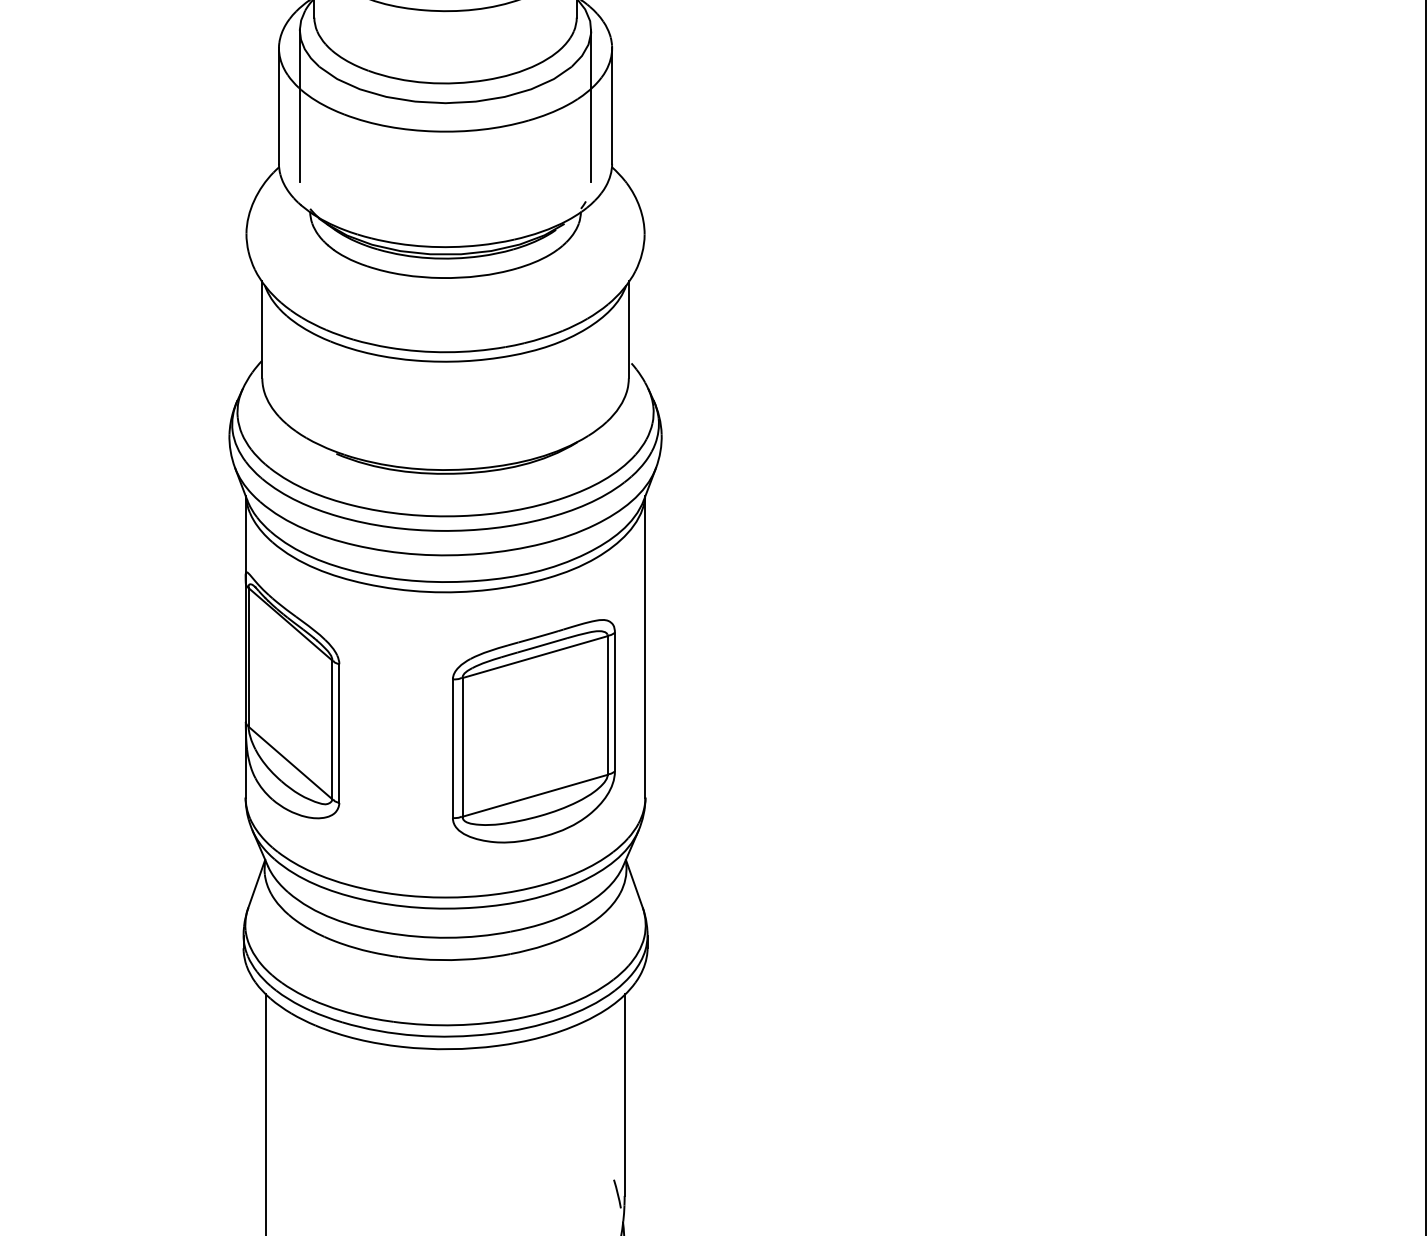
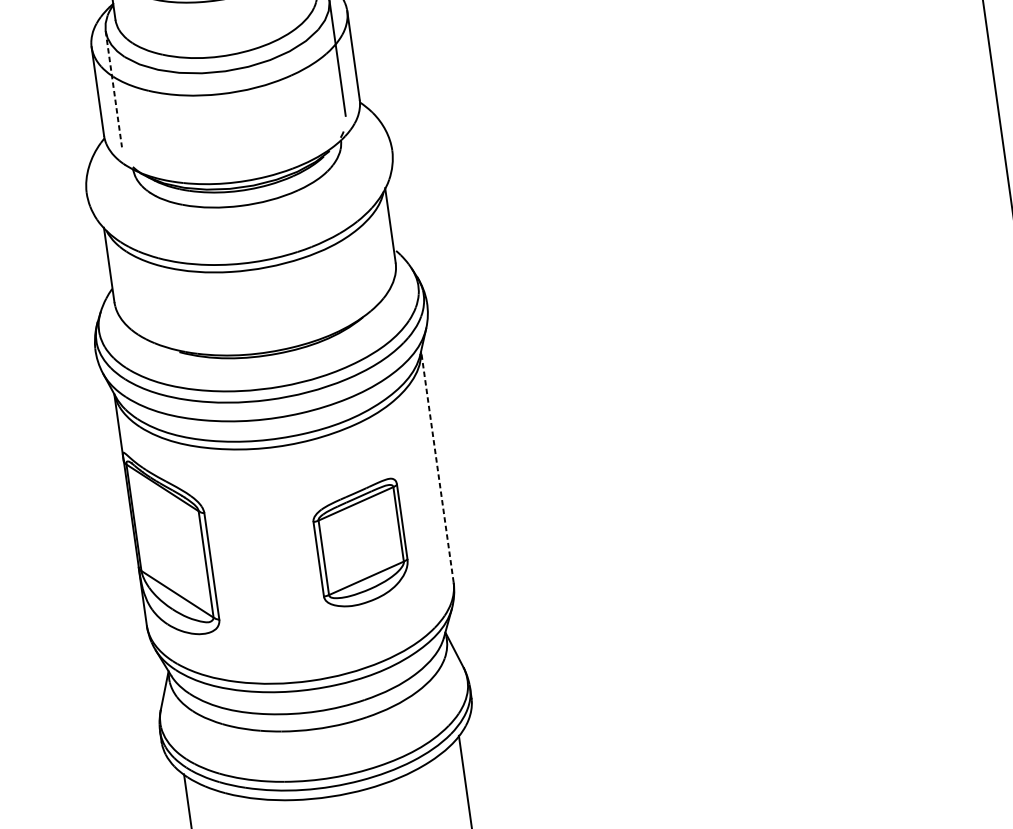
line: (299, 106) -> (113, 89), solid -> dashed
line: (645, 646) -> (437, 466), solid -> dashed
part: (533, 731) -> (360, 543), size x0.7

